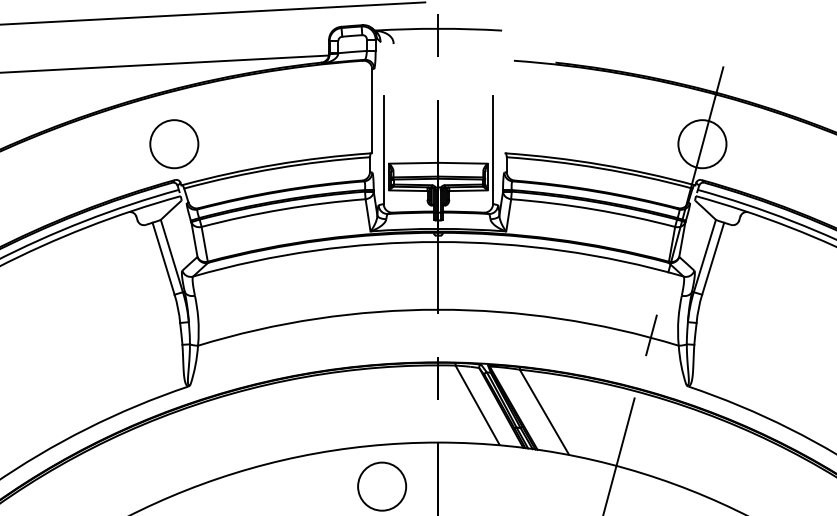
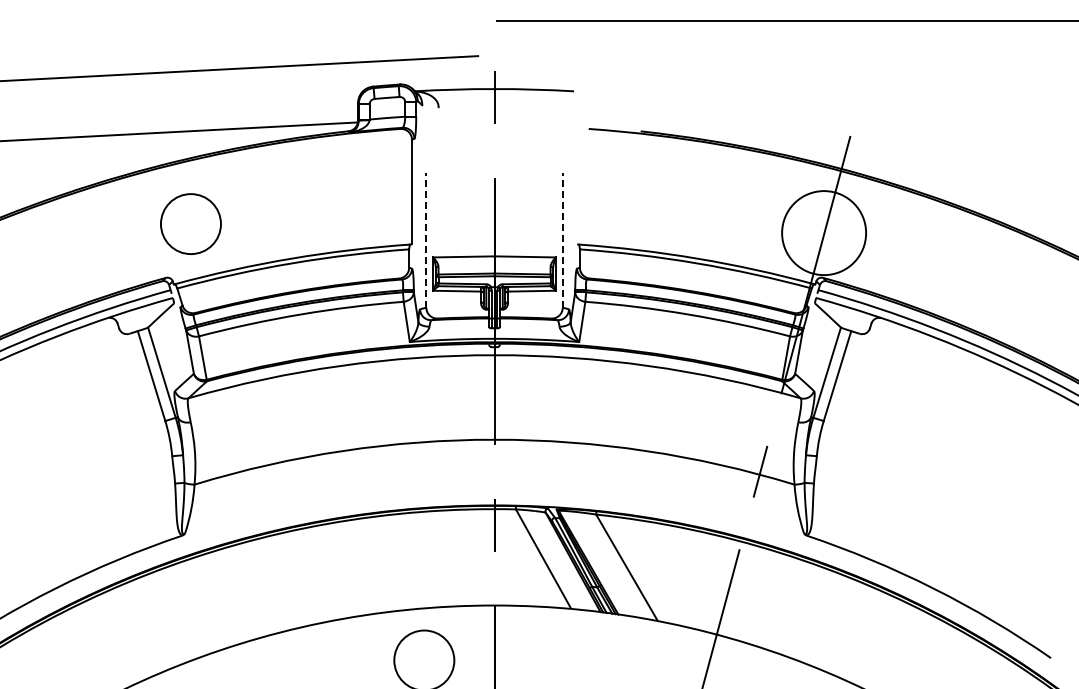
circle: (173, 143) -> (190, 223), moved
circle: (702, 144) -> (824, 233), size x1.4
line: (383, 149) -> (426, 239), solid -> dashed
line: (492, 149) -> (562, 239), solid -> dashed

